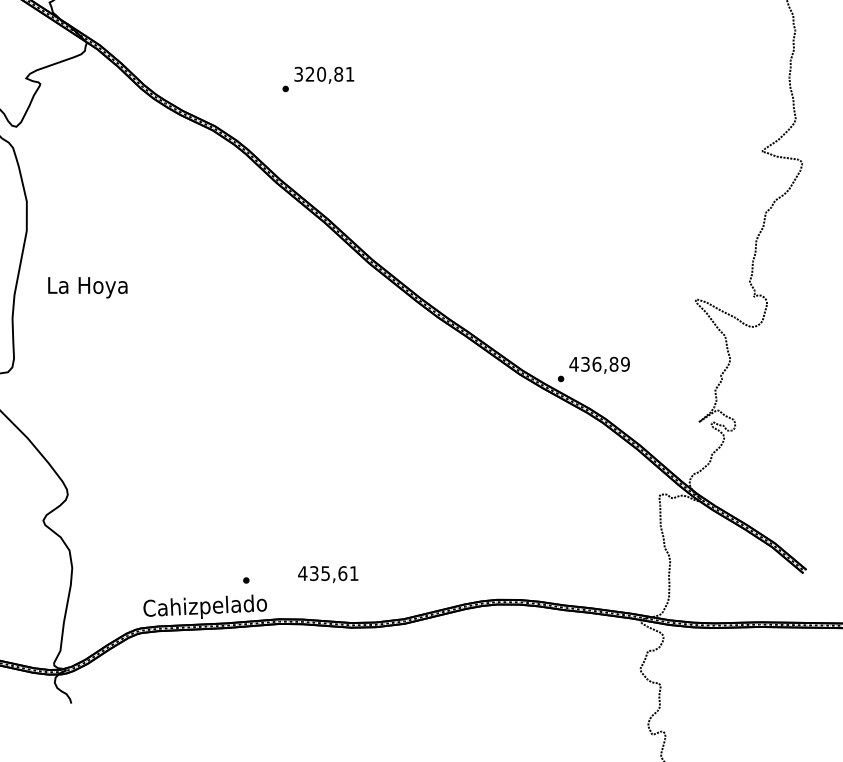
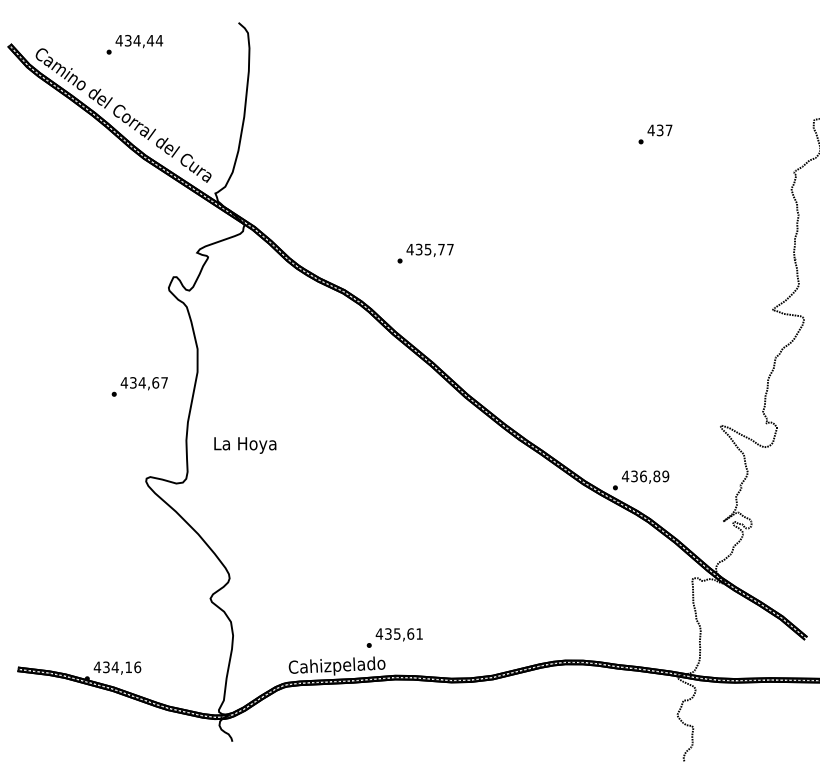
text: (323, 74) -> (429, 249), 320,81 -> 435,77
text: (88, 287) -> (245, 445), moved
text: (327, 574) -> (398, 634), moved

